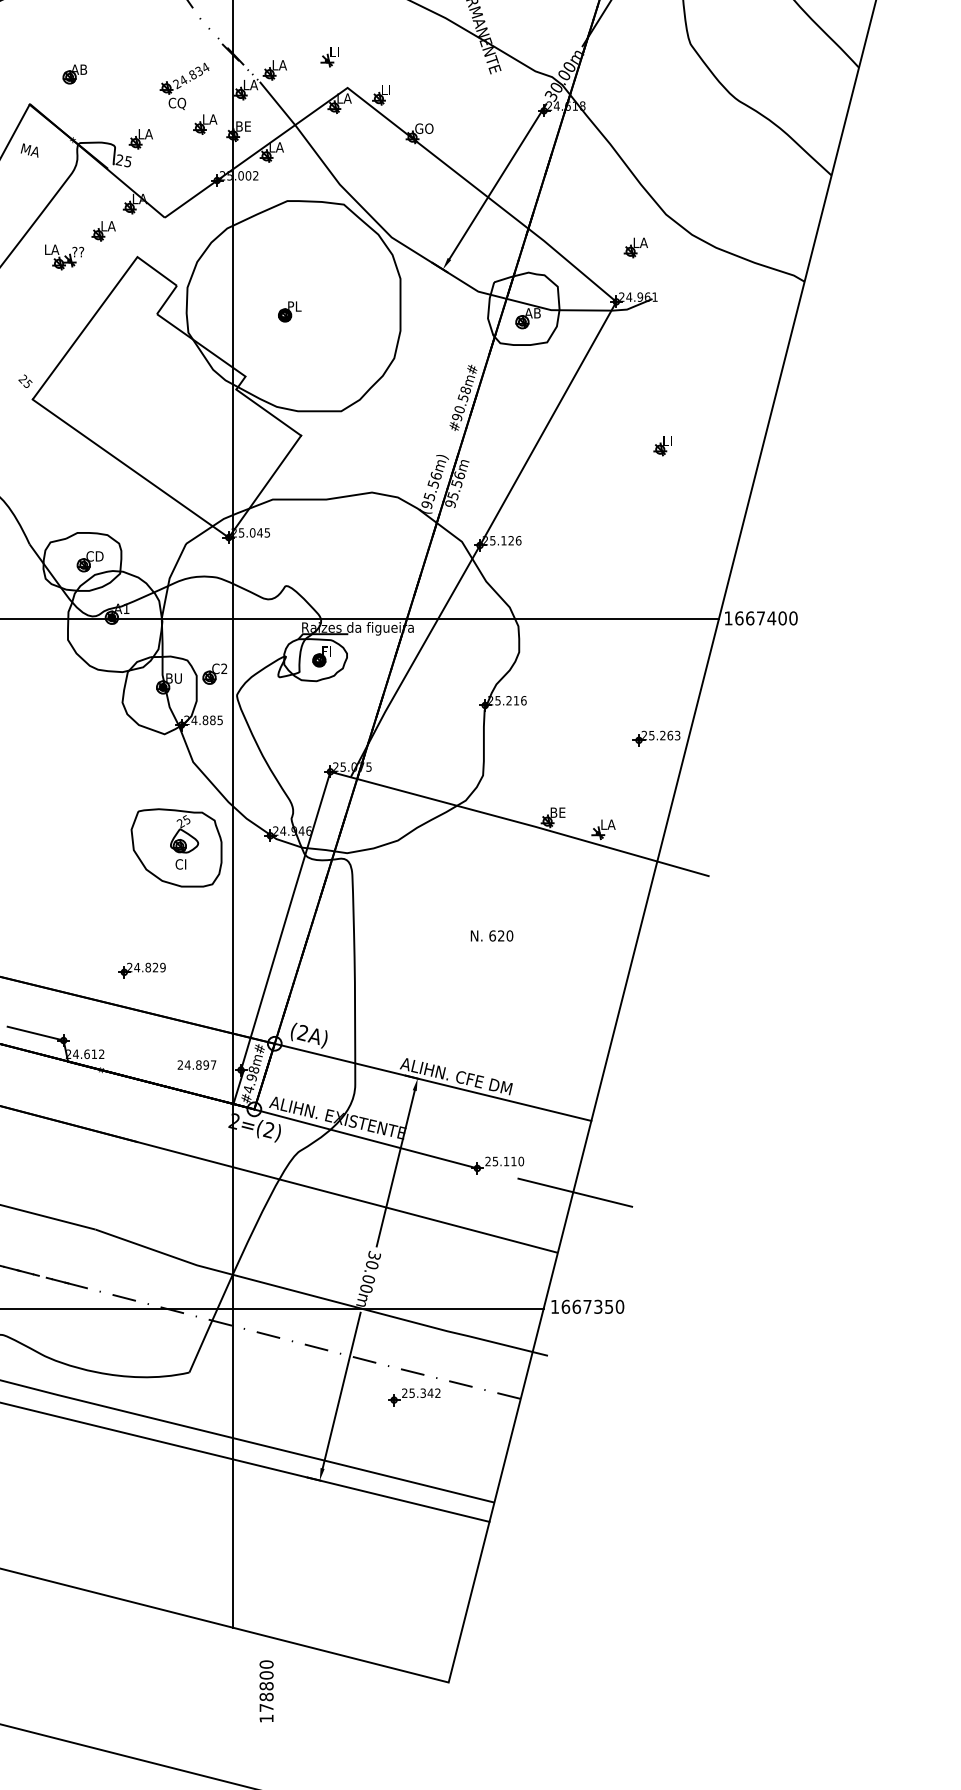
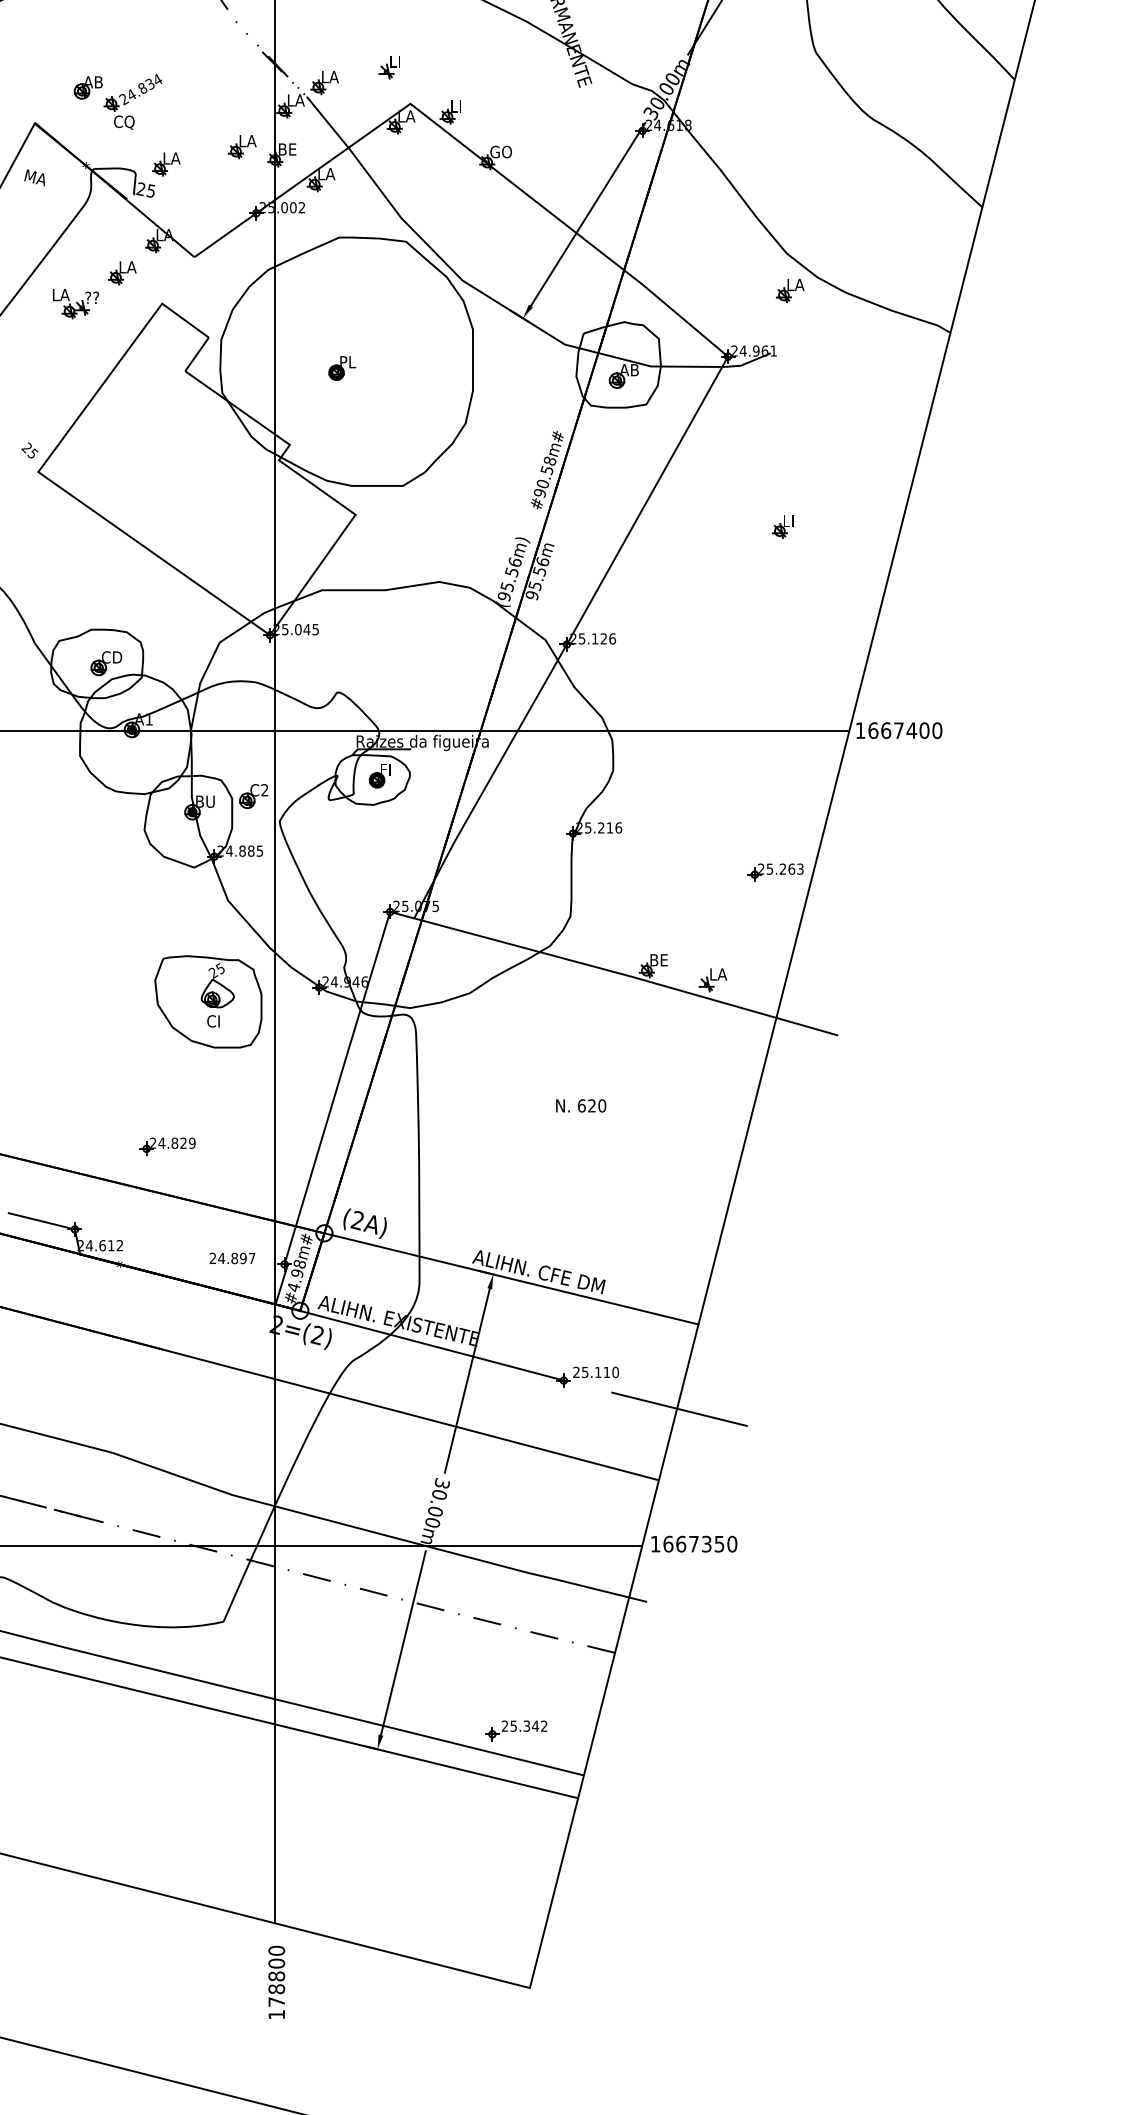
part: (184, 85) -> (132, 101), moved
part: (636, 247) -> (790, 290), moved
part: (414, 1396) -> (516, 1730), moved
text: (266, 1690) -> (276, 1981), moved

